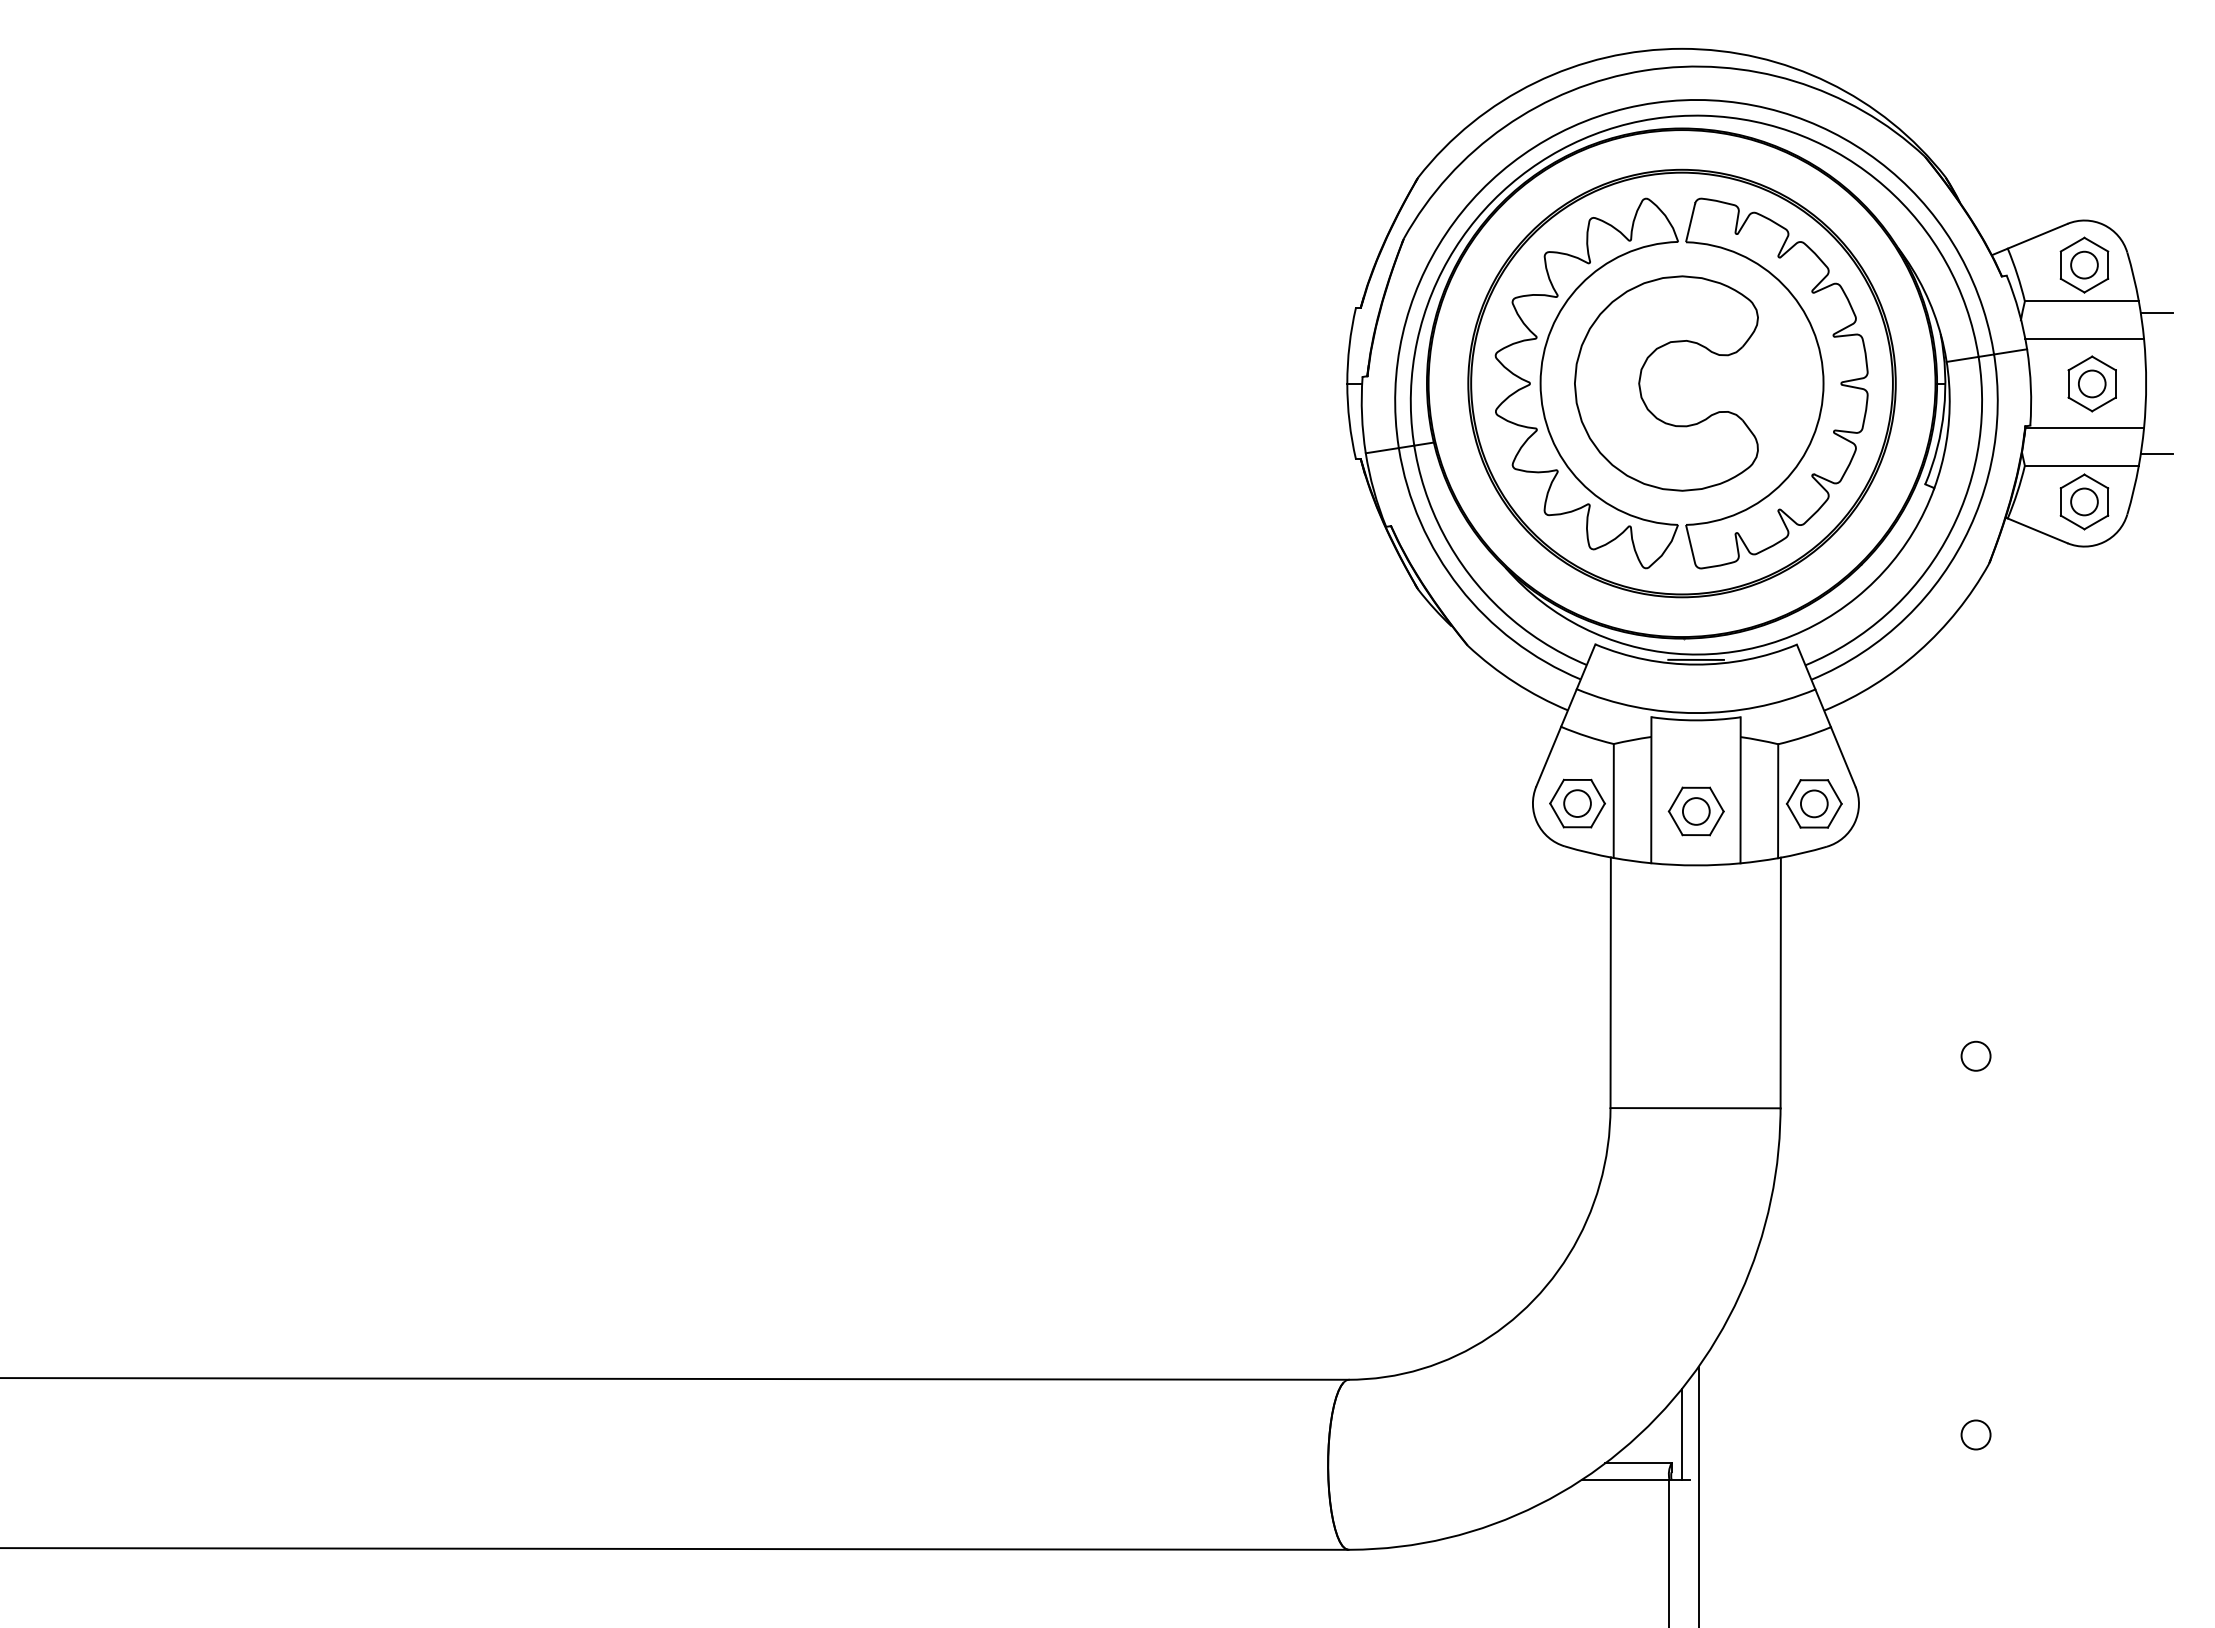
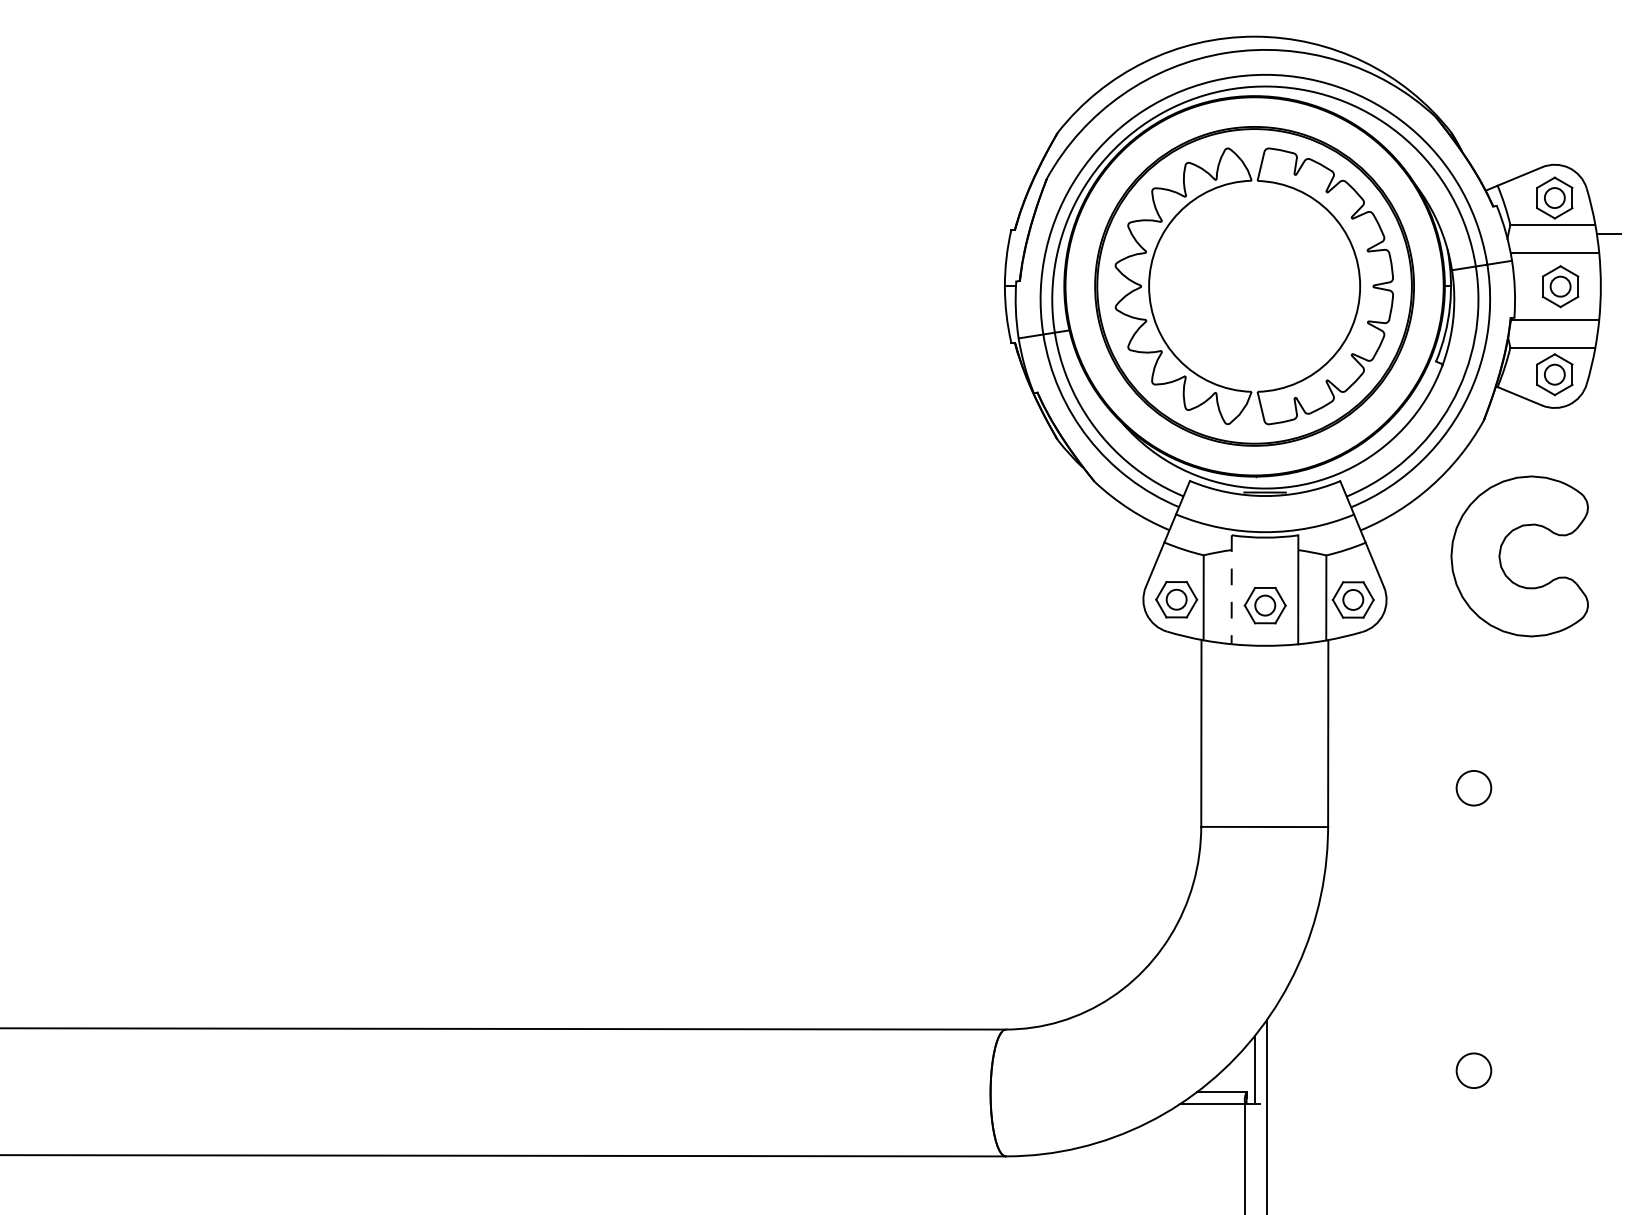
part: (1641, 377) -> (1501, 551), moved
line: (2156, 454) -> (1608, 339), removed
line: (1651, 790) -> (1231, 589), solid -> dashed
circle: (1975, 1055) -> (1473, 787), size x1.6
circle: (1975, 1434) -> (1473, 1070), size x1.6

